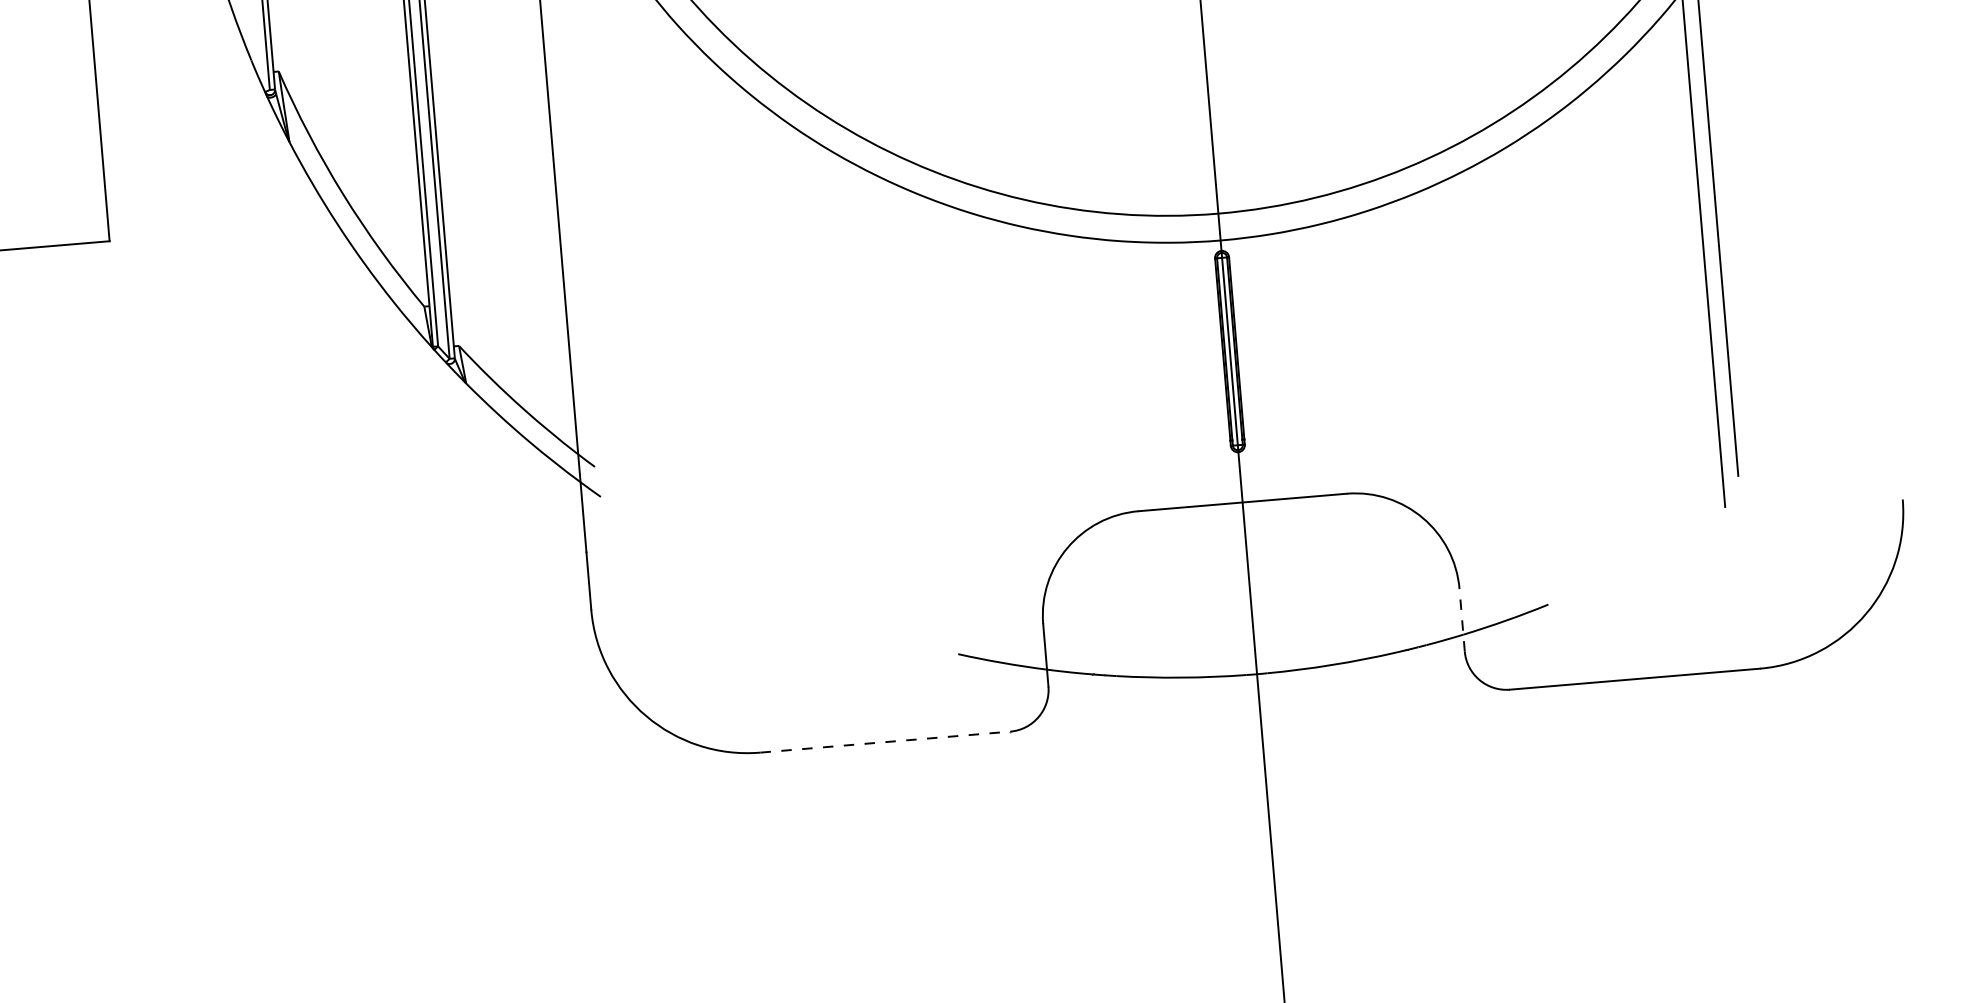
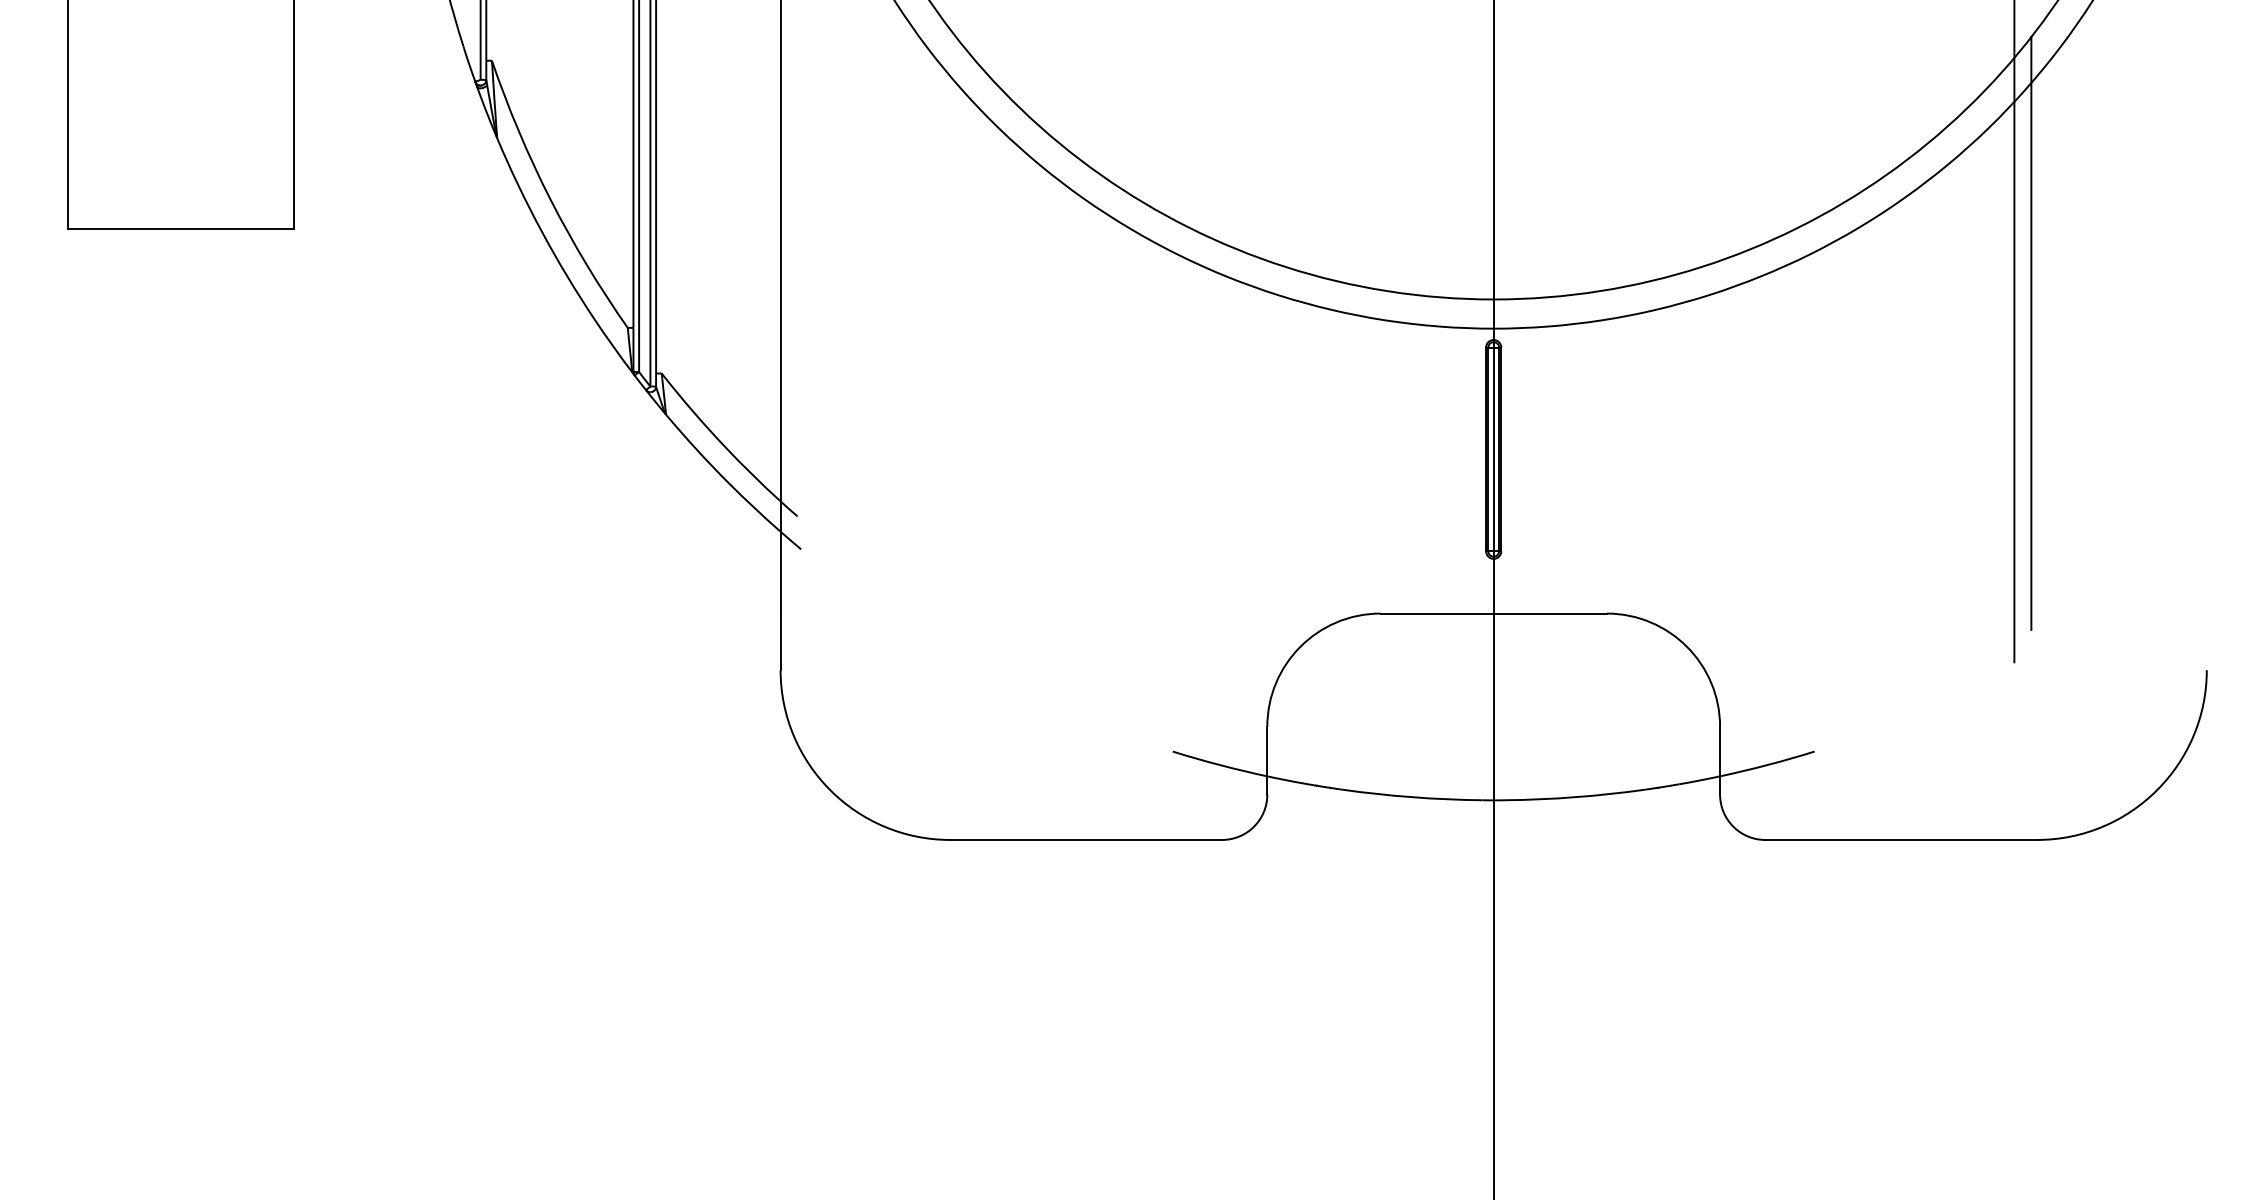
line: (1462, 620) -> (1720, 760), dashed -> solid
line: (885, 741) -> (1086, 839), dashed -> solid

